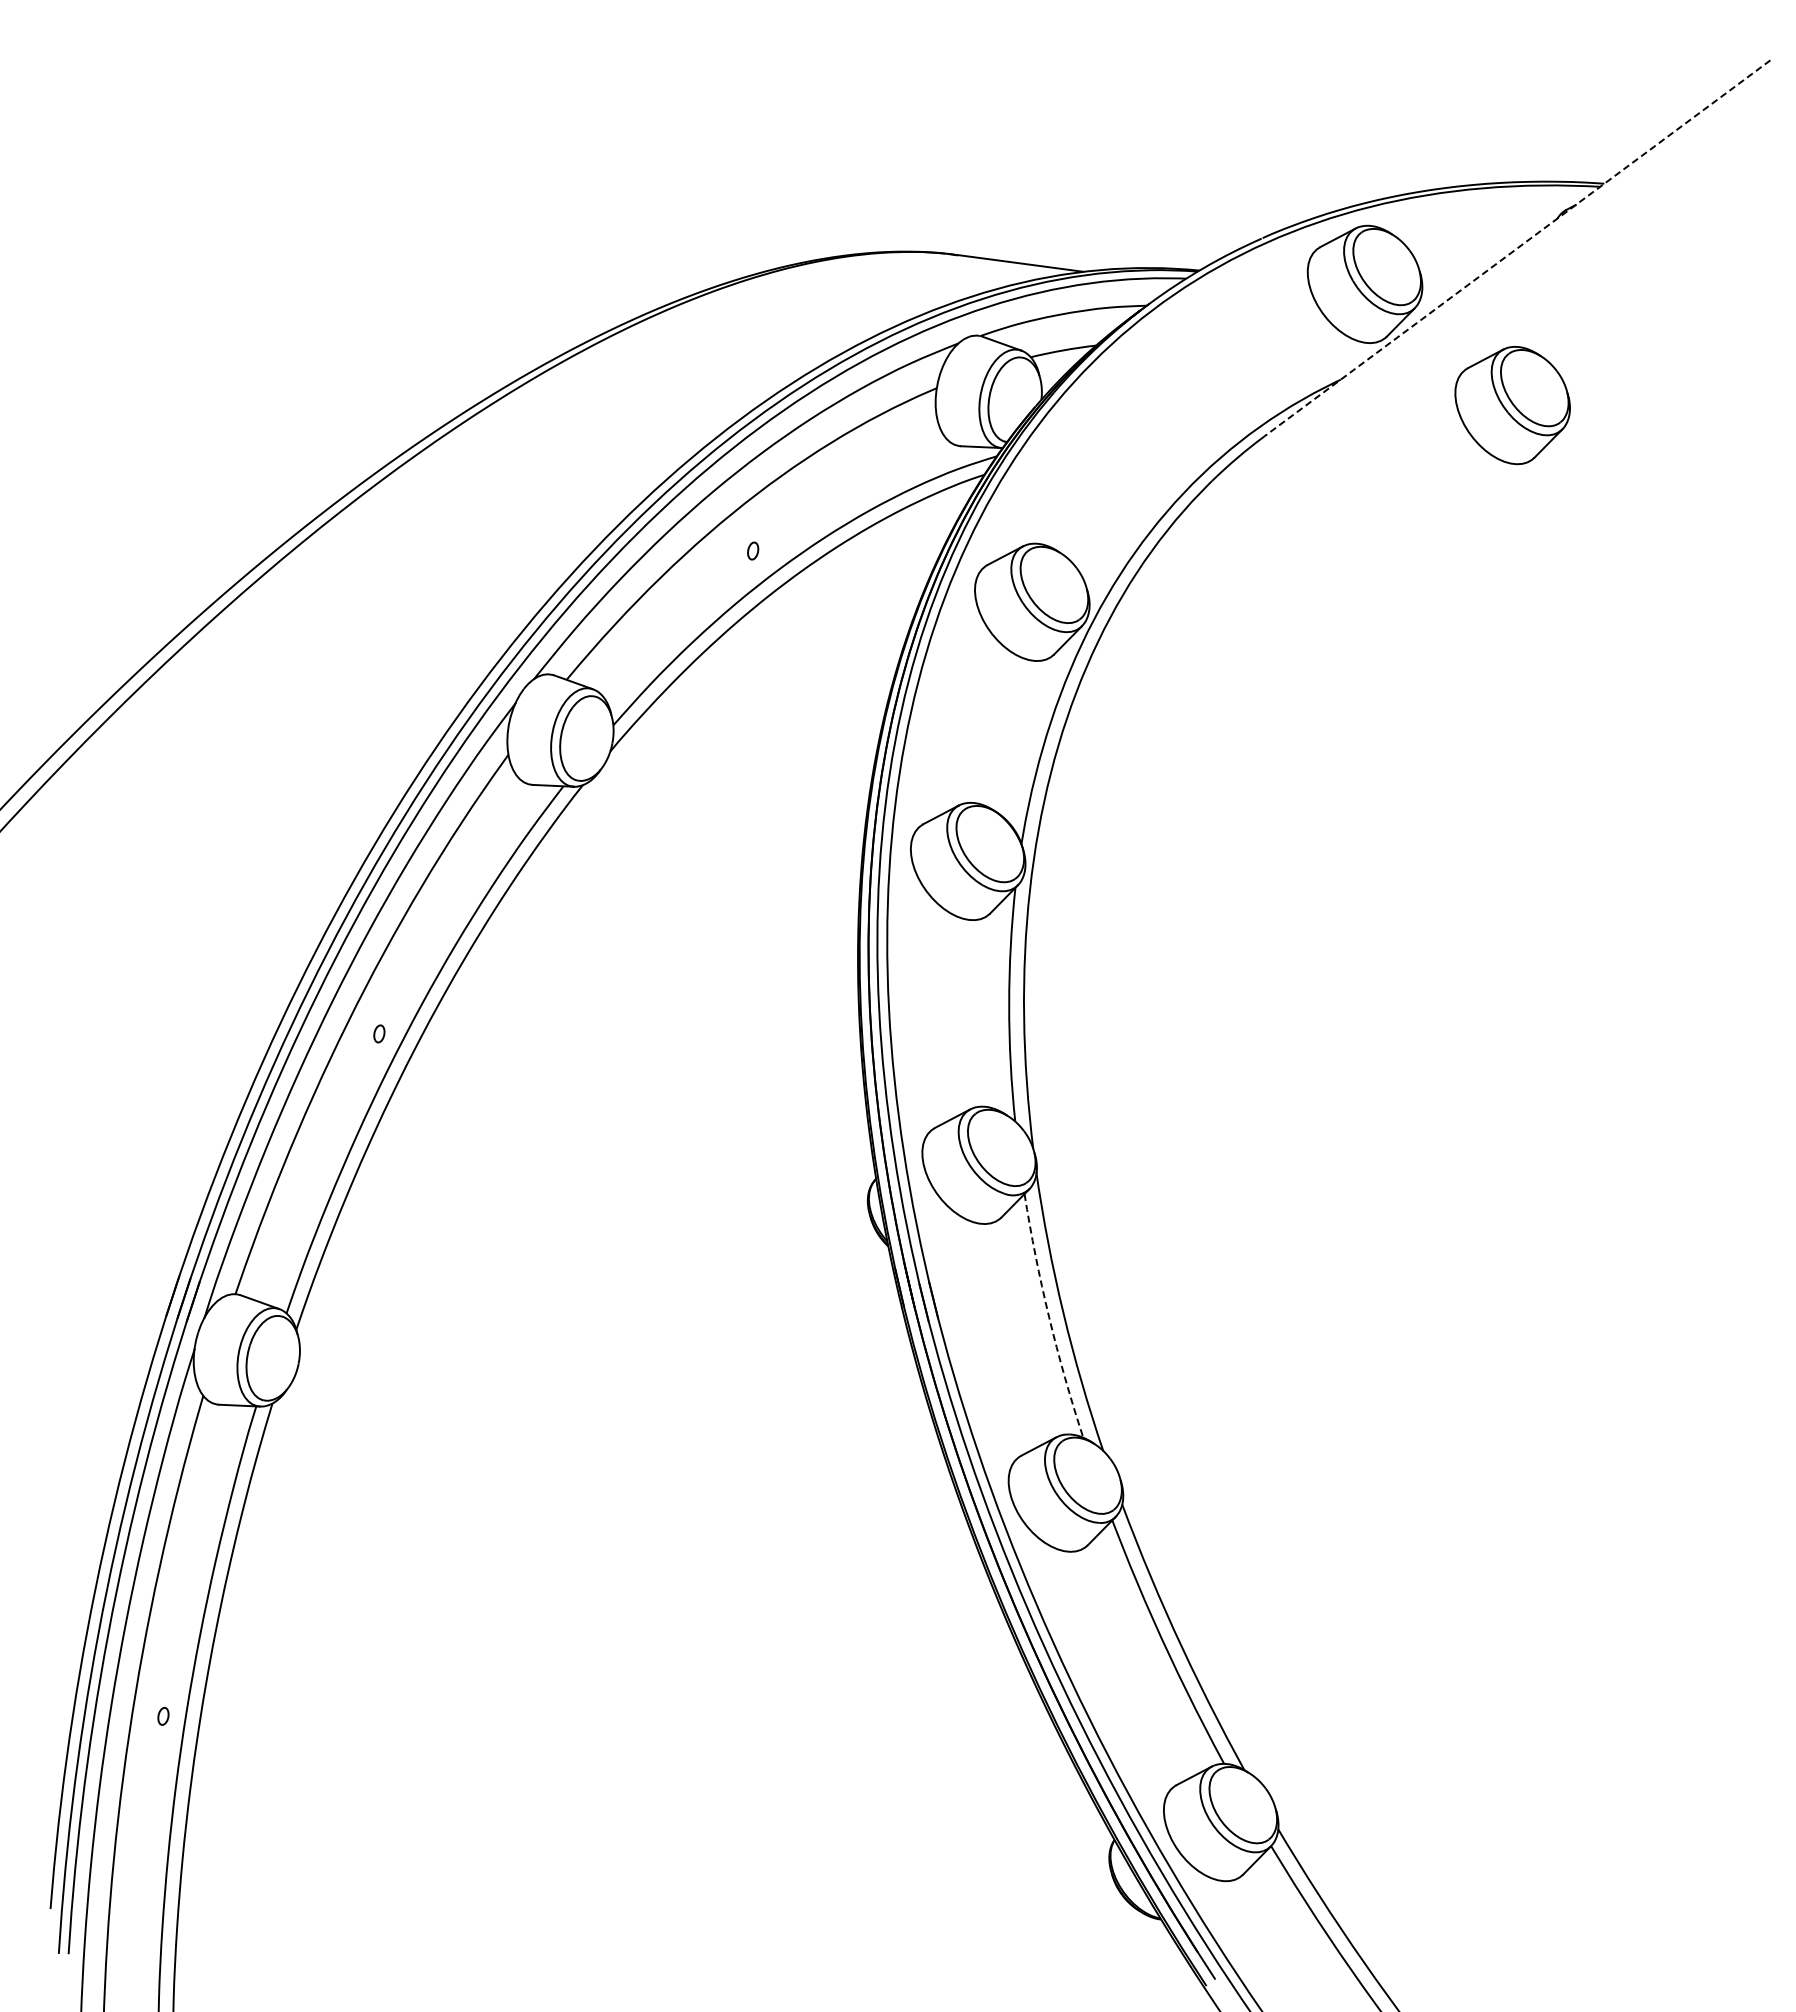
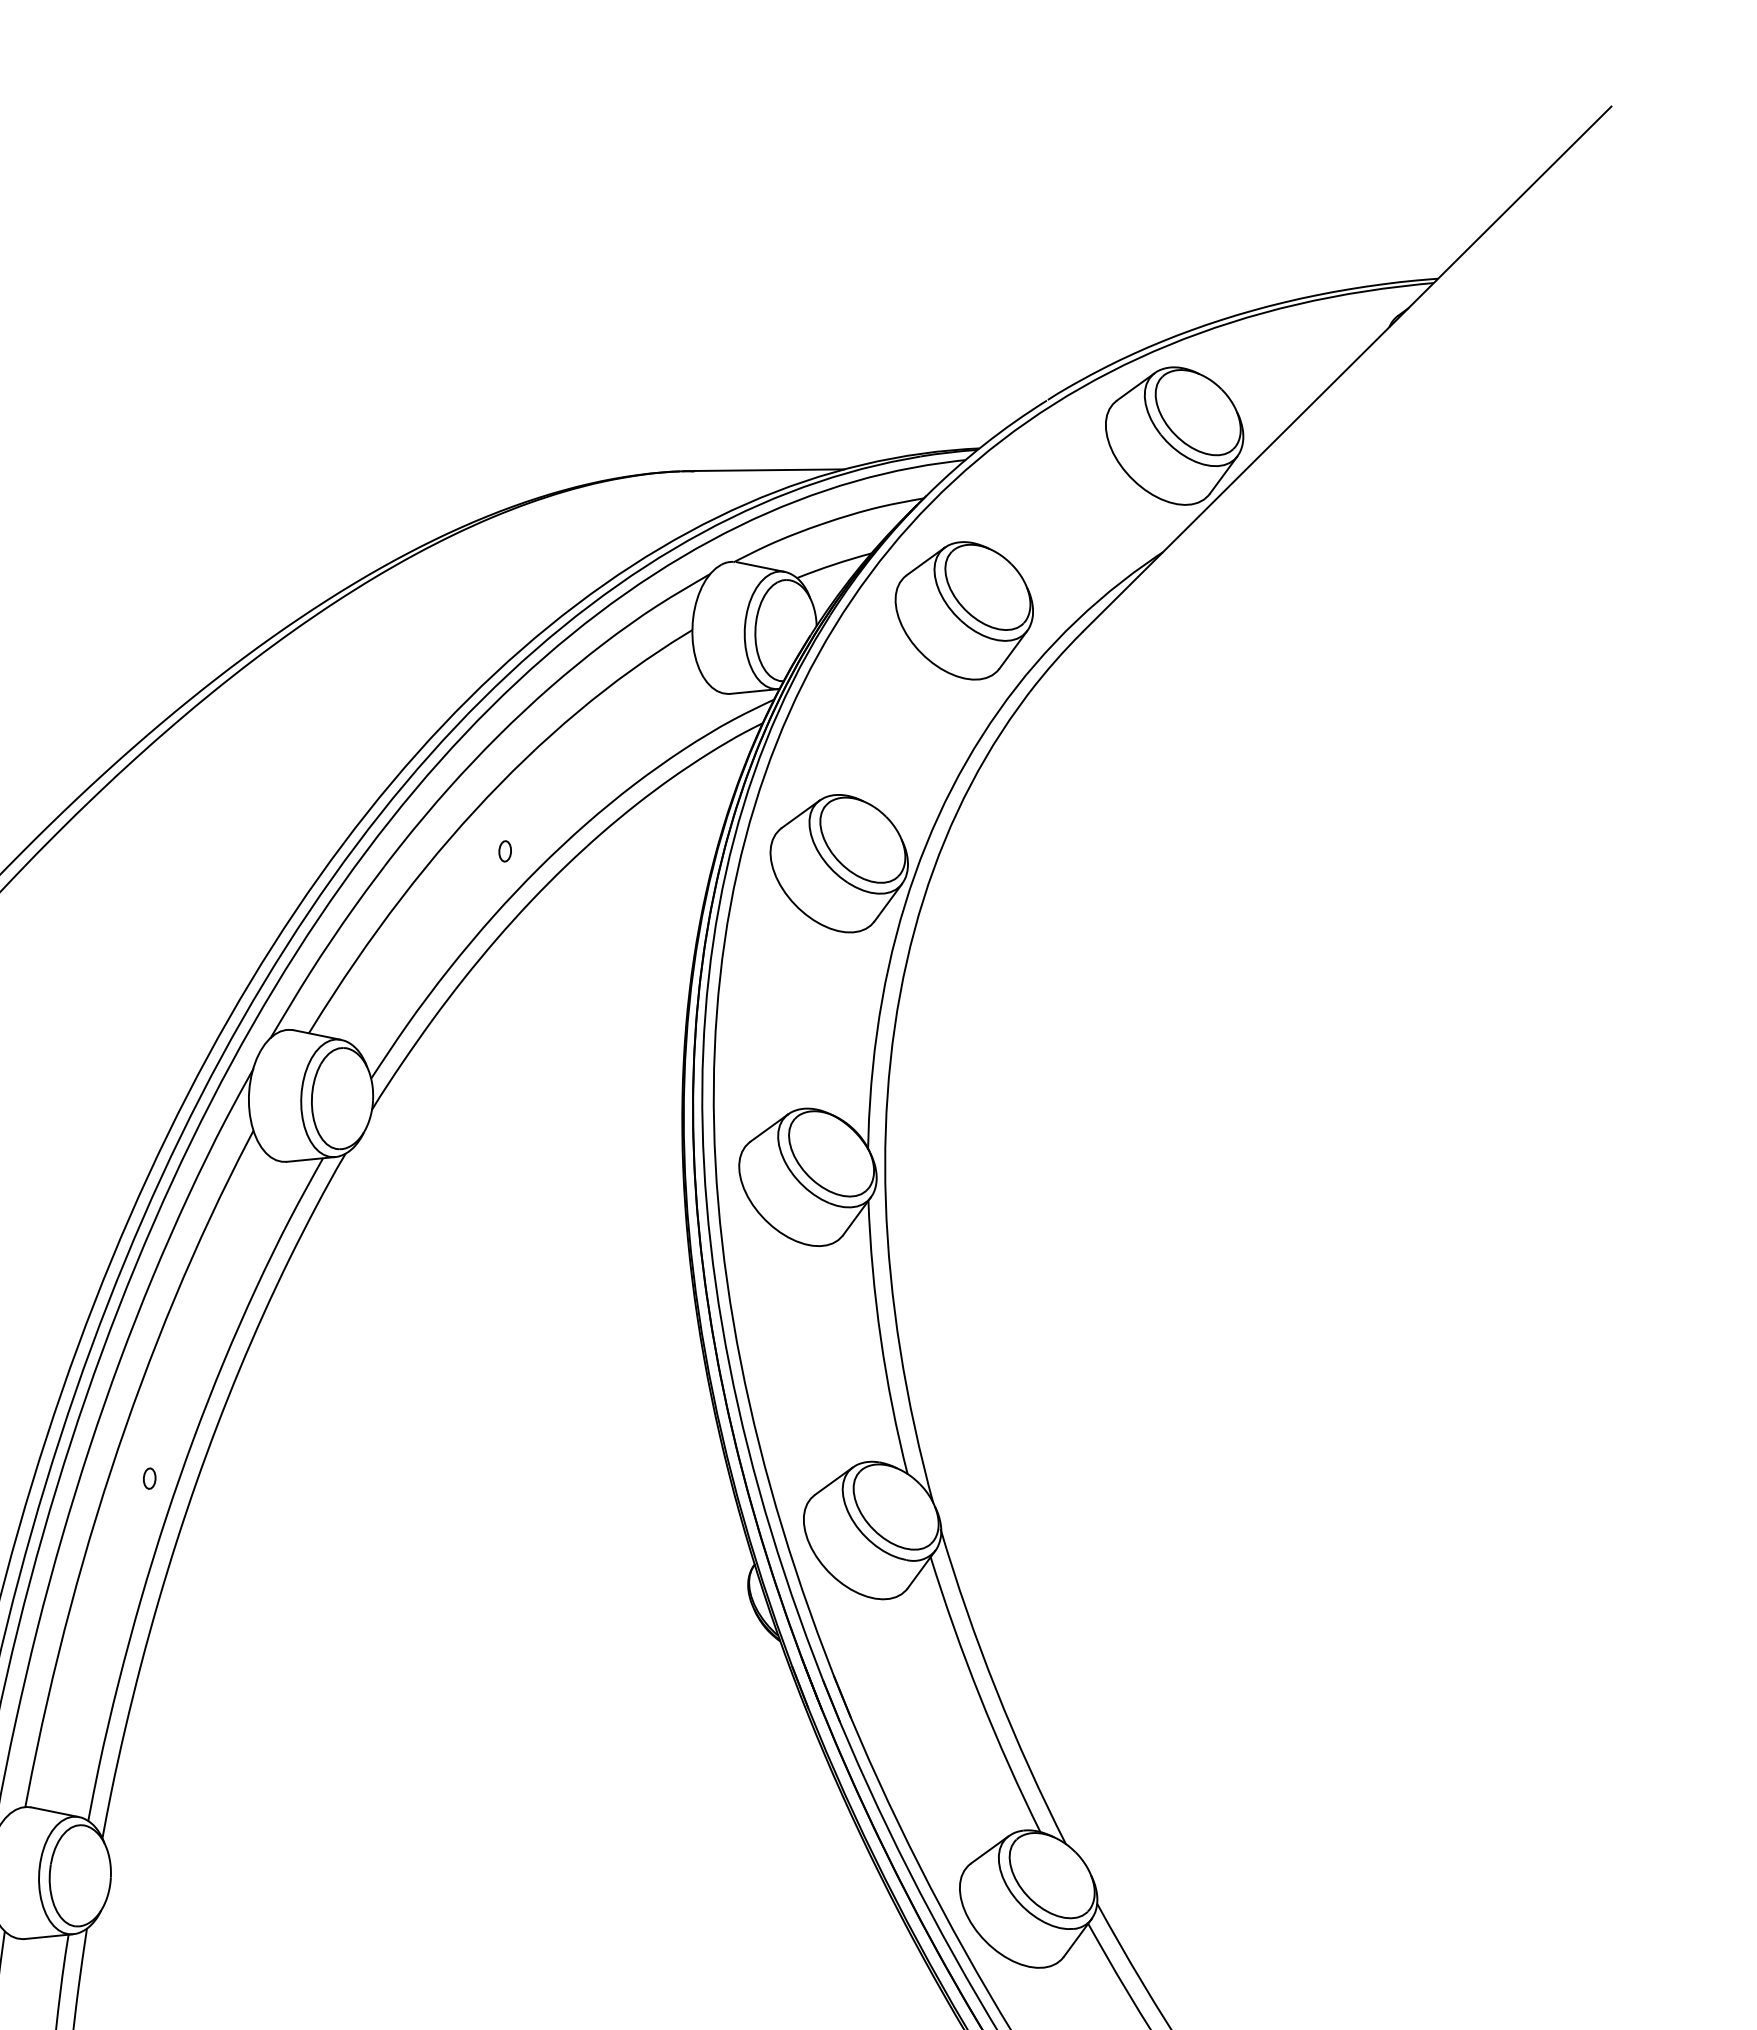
line: (1516, 248) -> (1346, 369), dashed -> solid
part: (1512, 405) -> (964, 611), moved
arc: (1049, 1317) -> (980, 1697), dashed -> solid

